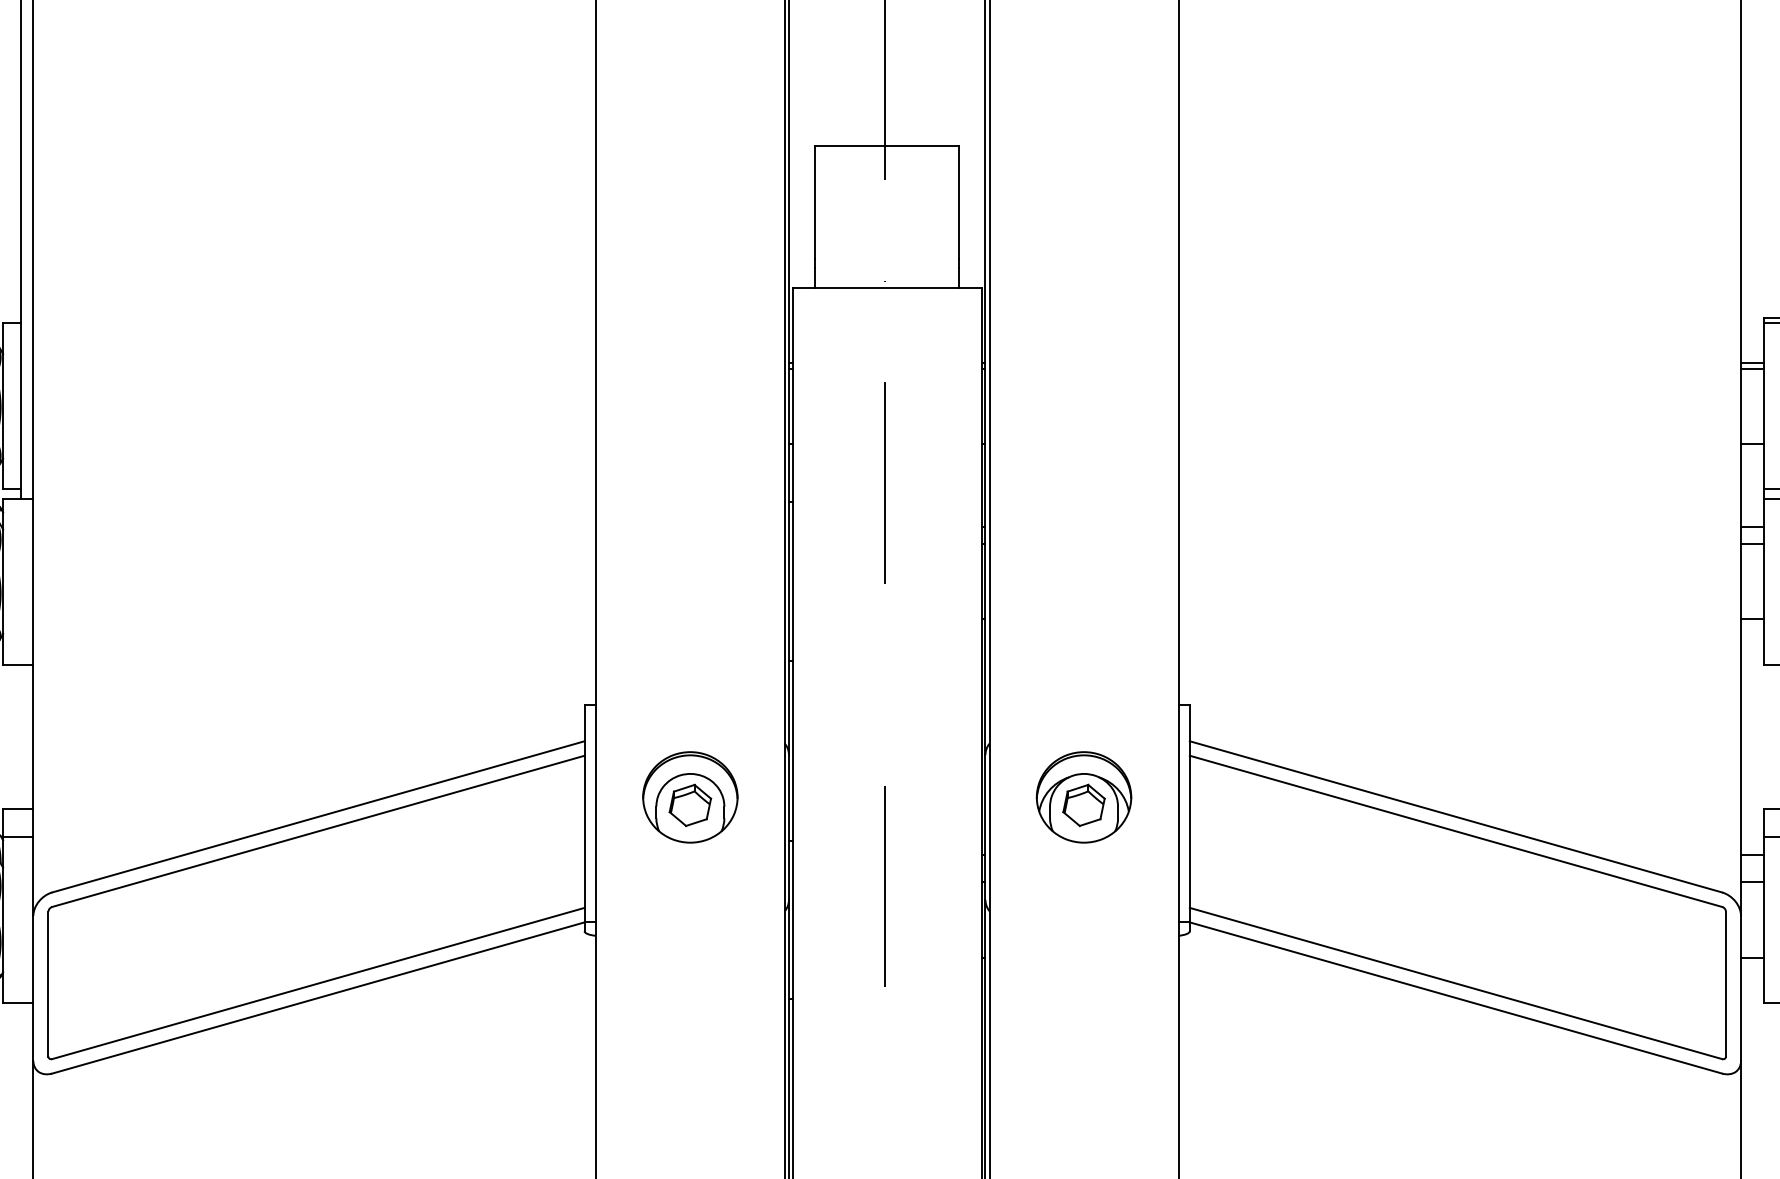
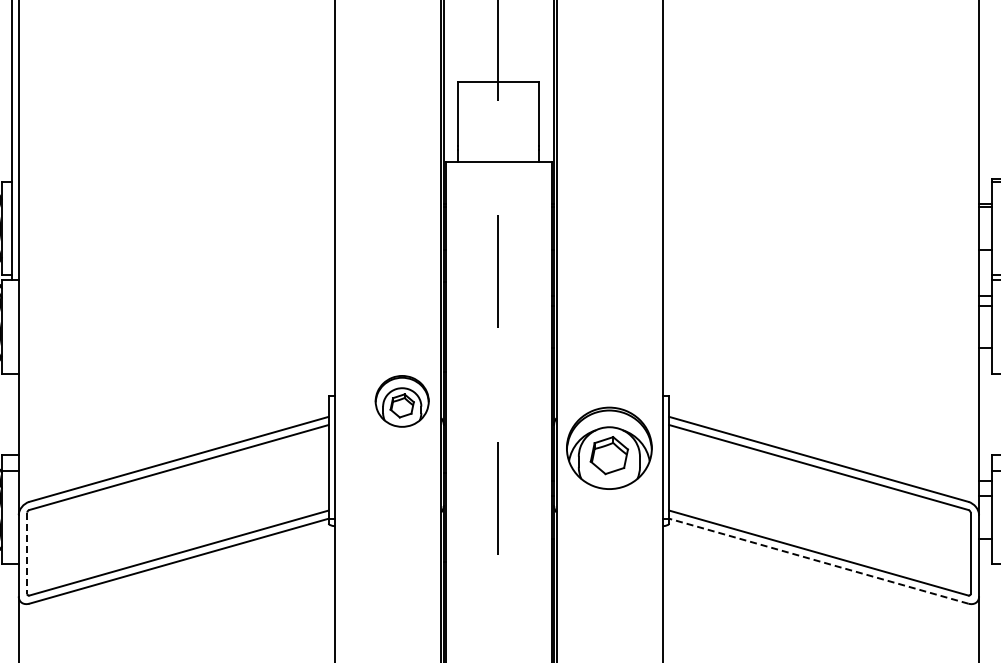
part: (689, 797) -> (401, 401), moved
part: (1083, 797) -> (609, 448), size x1.6
line: (48, 984) -> (27, 553), solid -> dashed
line: (1455, 998) -> (818, 561), solid -> dashed

